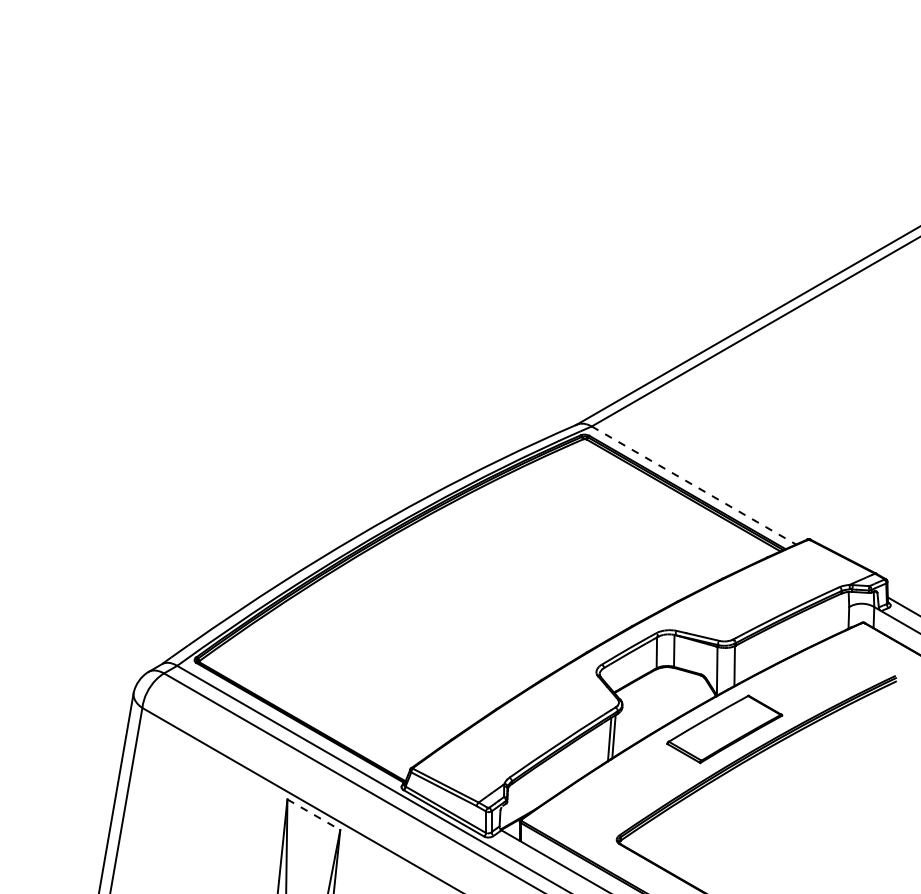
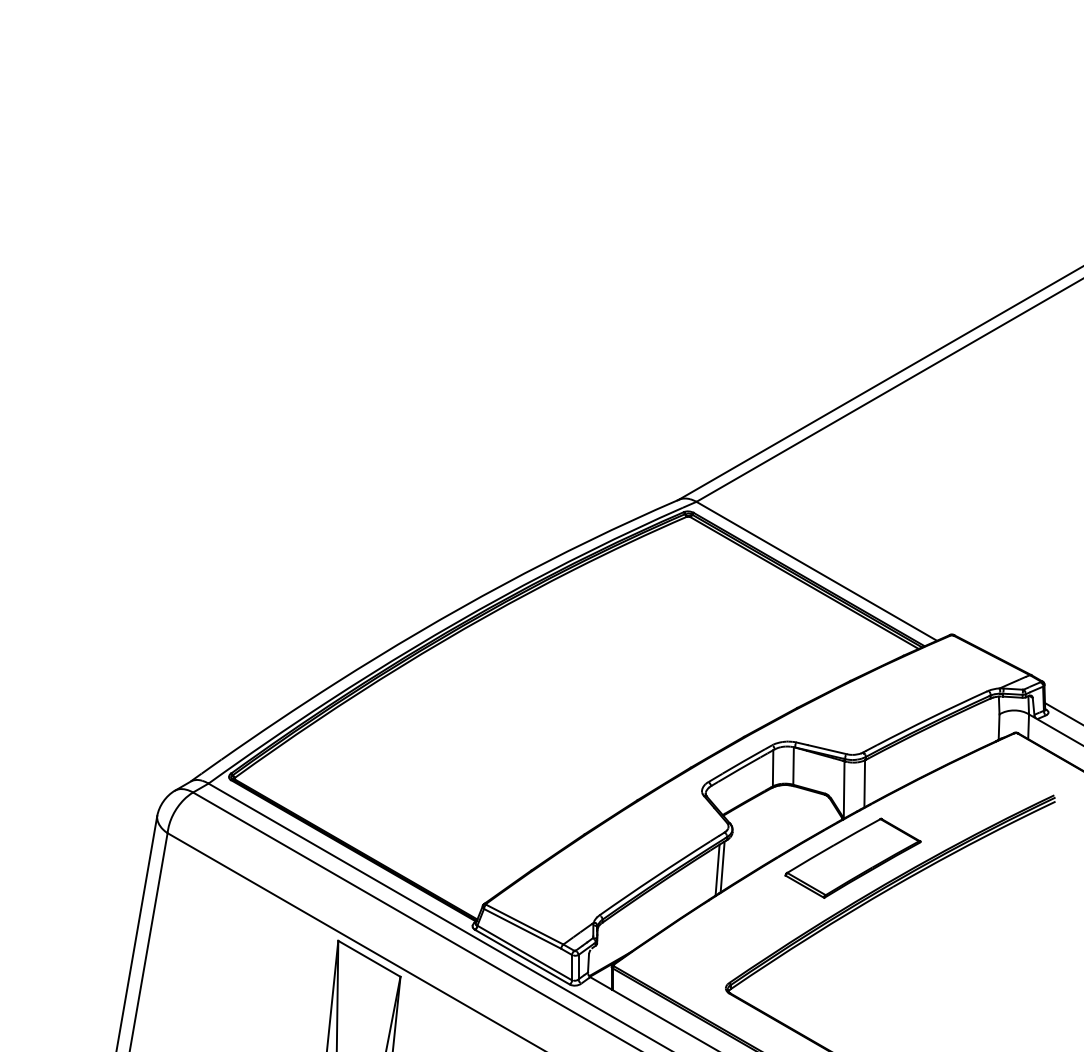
line: (693, 485) -> (816, 571), dashed -> solid
line: (313, 814) -> (368, 958), dashed -> solid

